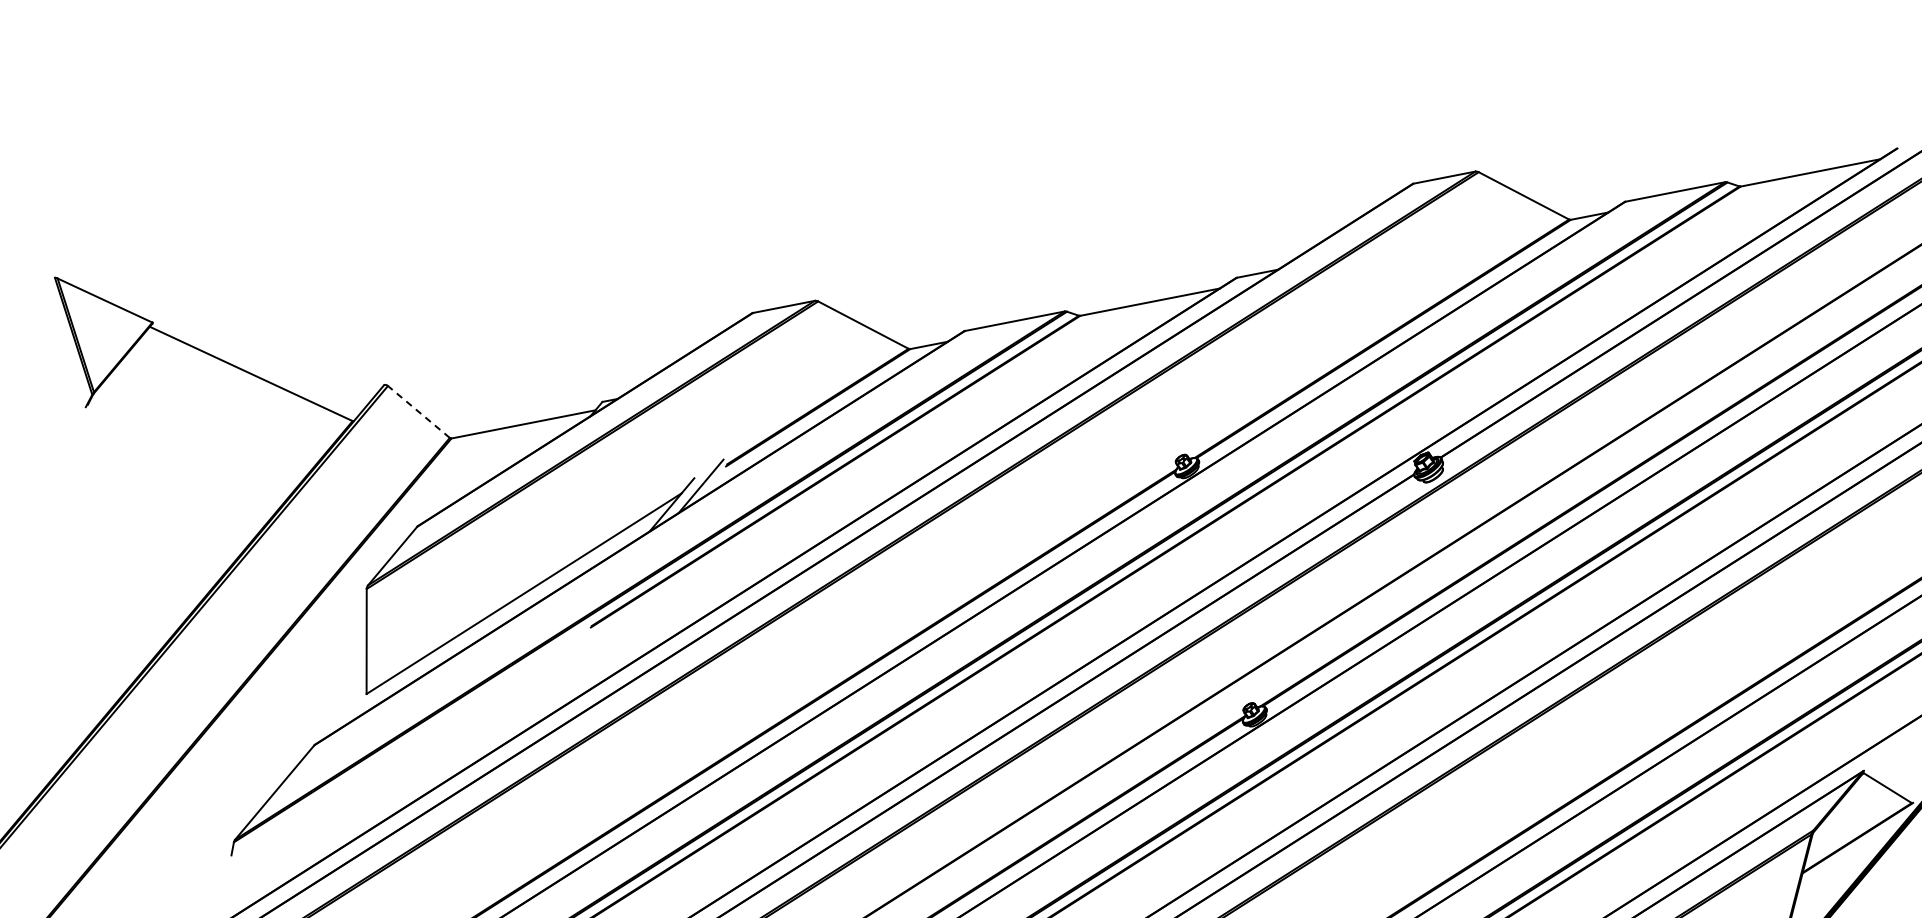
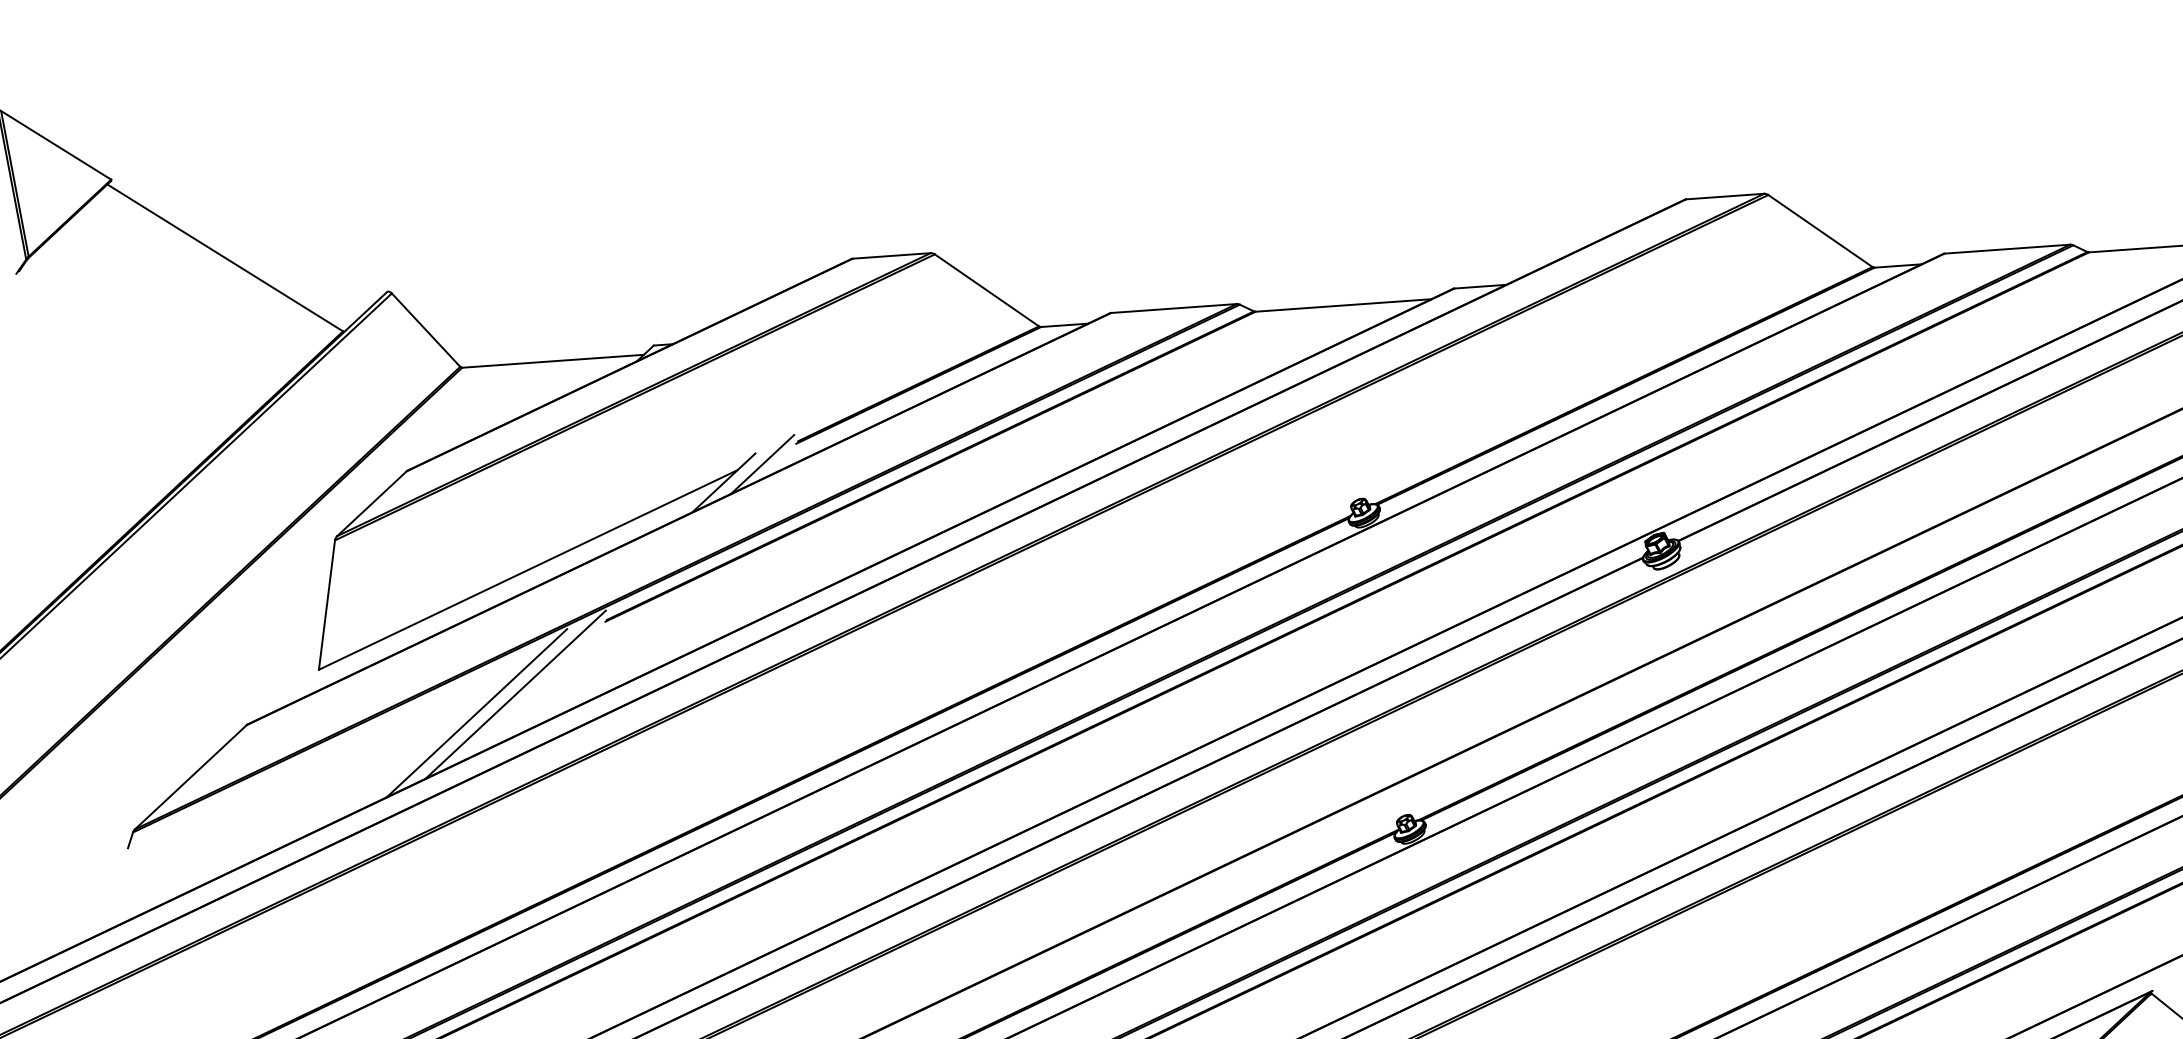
line: (418, 411) -> (425, 329), dashed -> solid
line: (526, 694) -> (515, 694), added
line: (497, 713) -> (477, 713), added

